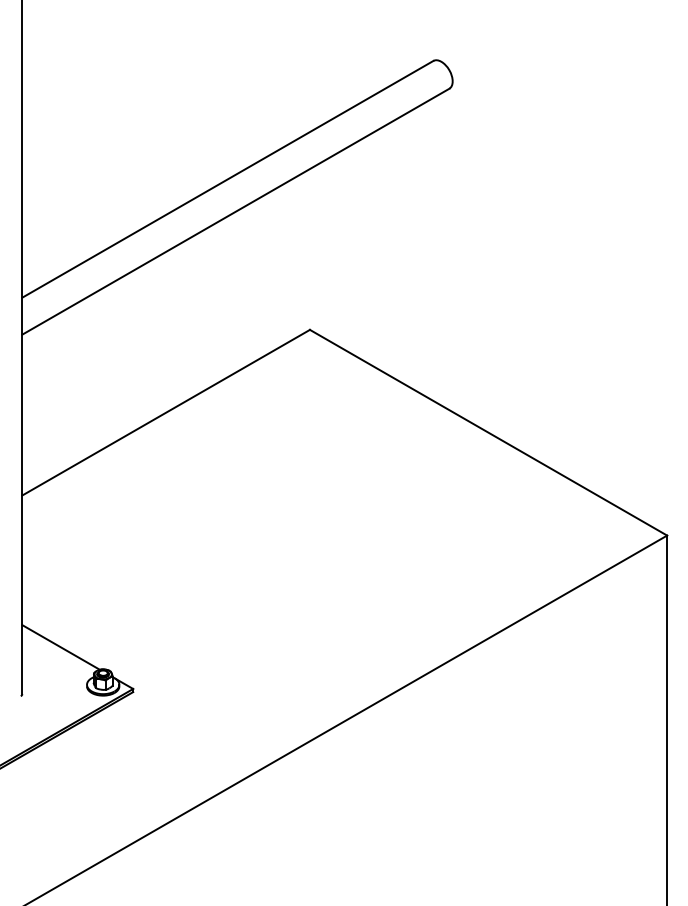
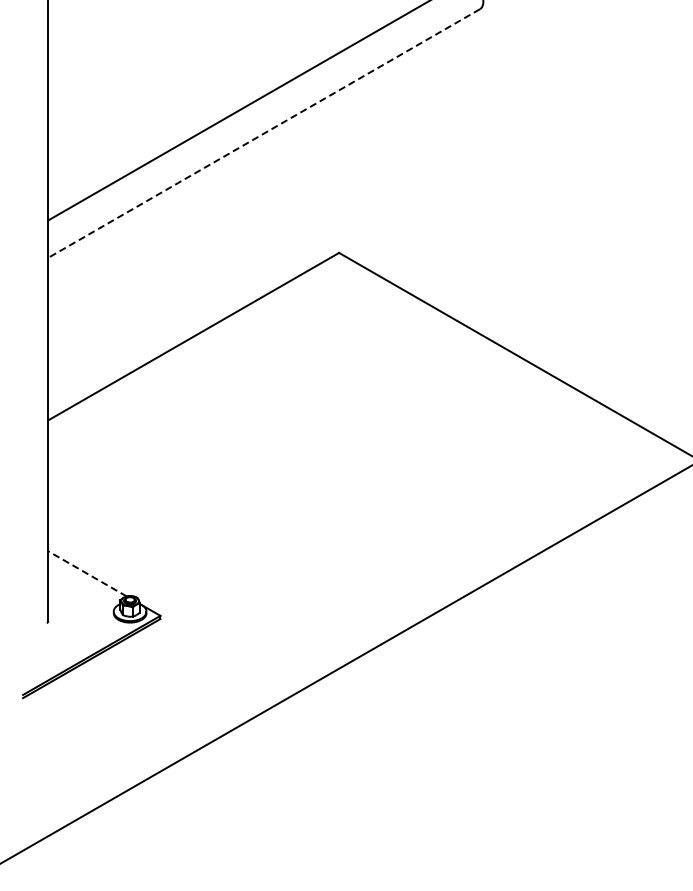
line: (235, 211) -> (263, 133), solid -> dashed
line: (61, 647) -> (87, 573), solid -> dashed

